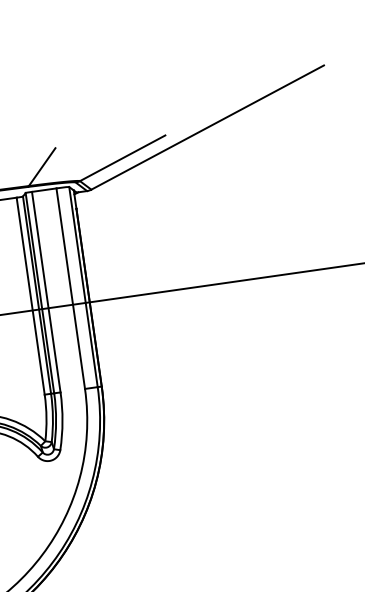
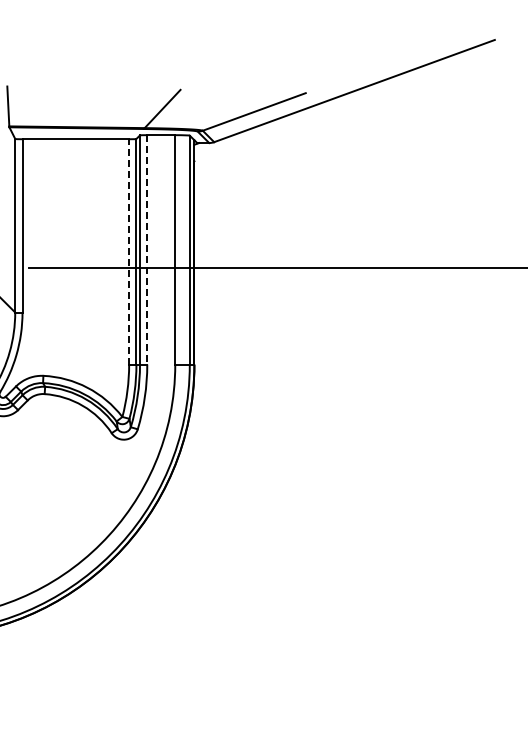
line: (46, 291) -> (147, 249), solid -> dashed
line: (30, 295) -> (129, 251), solid -> dashed

